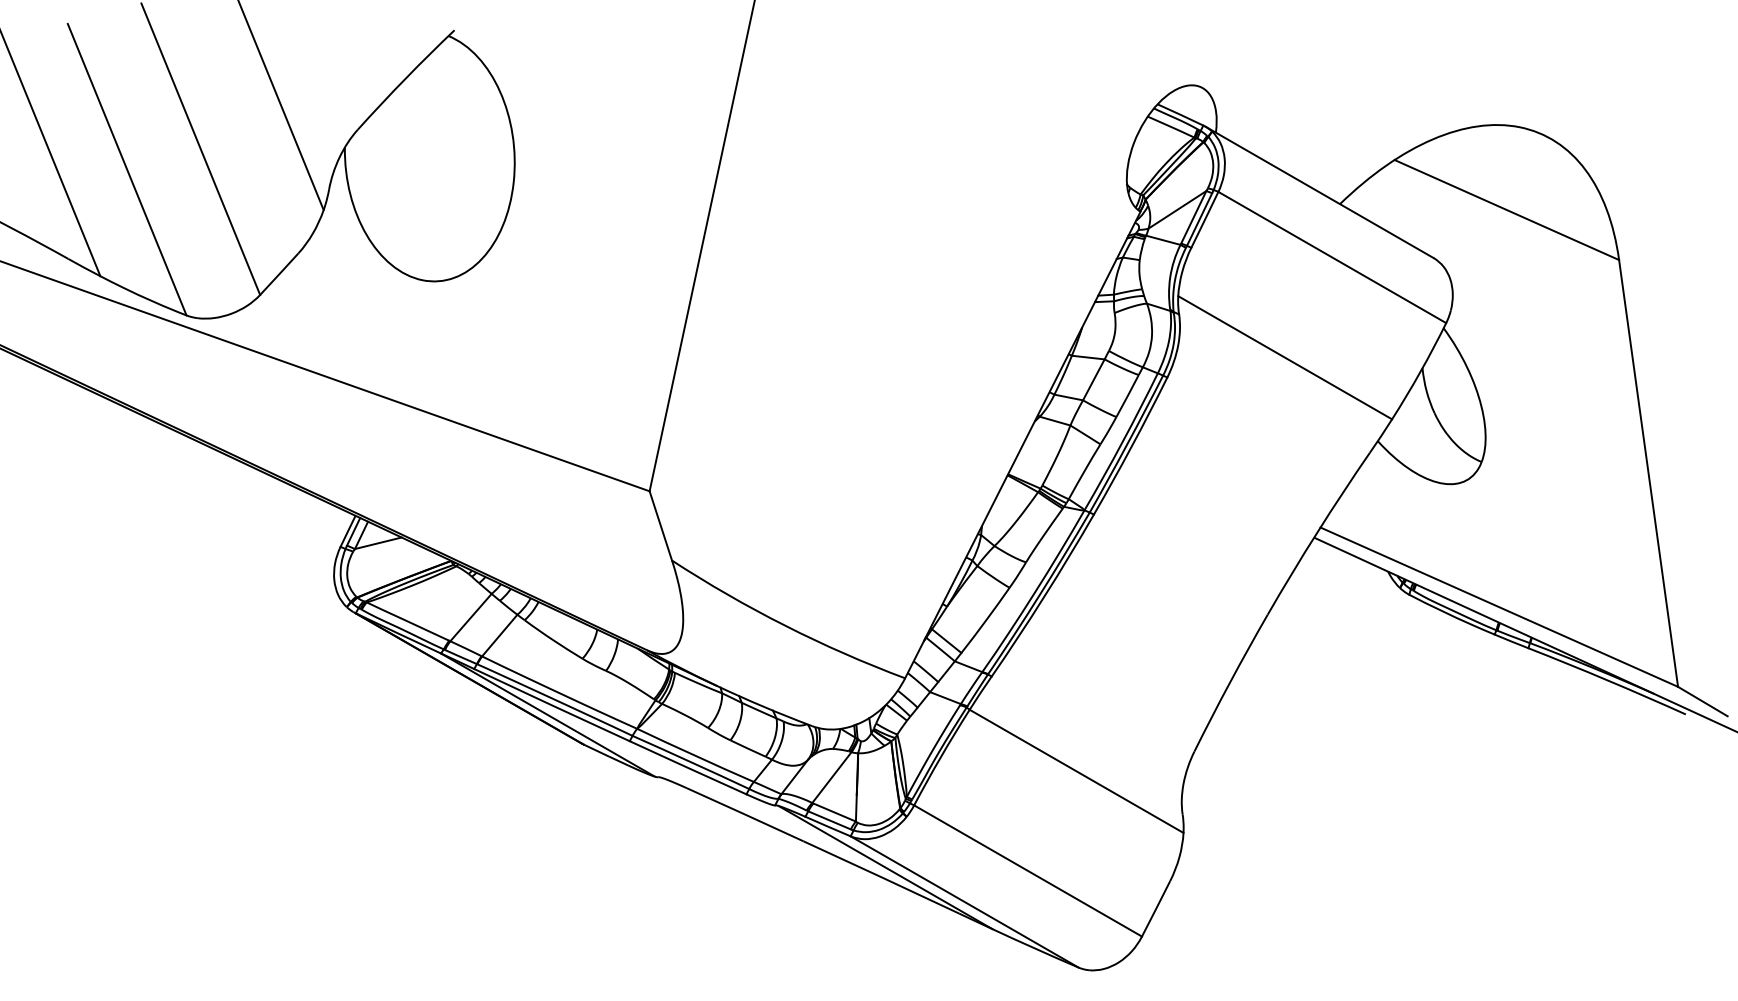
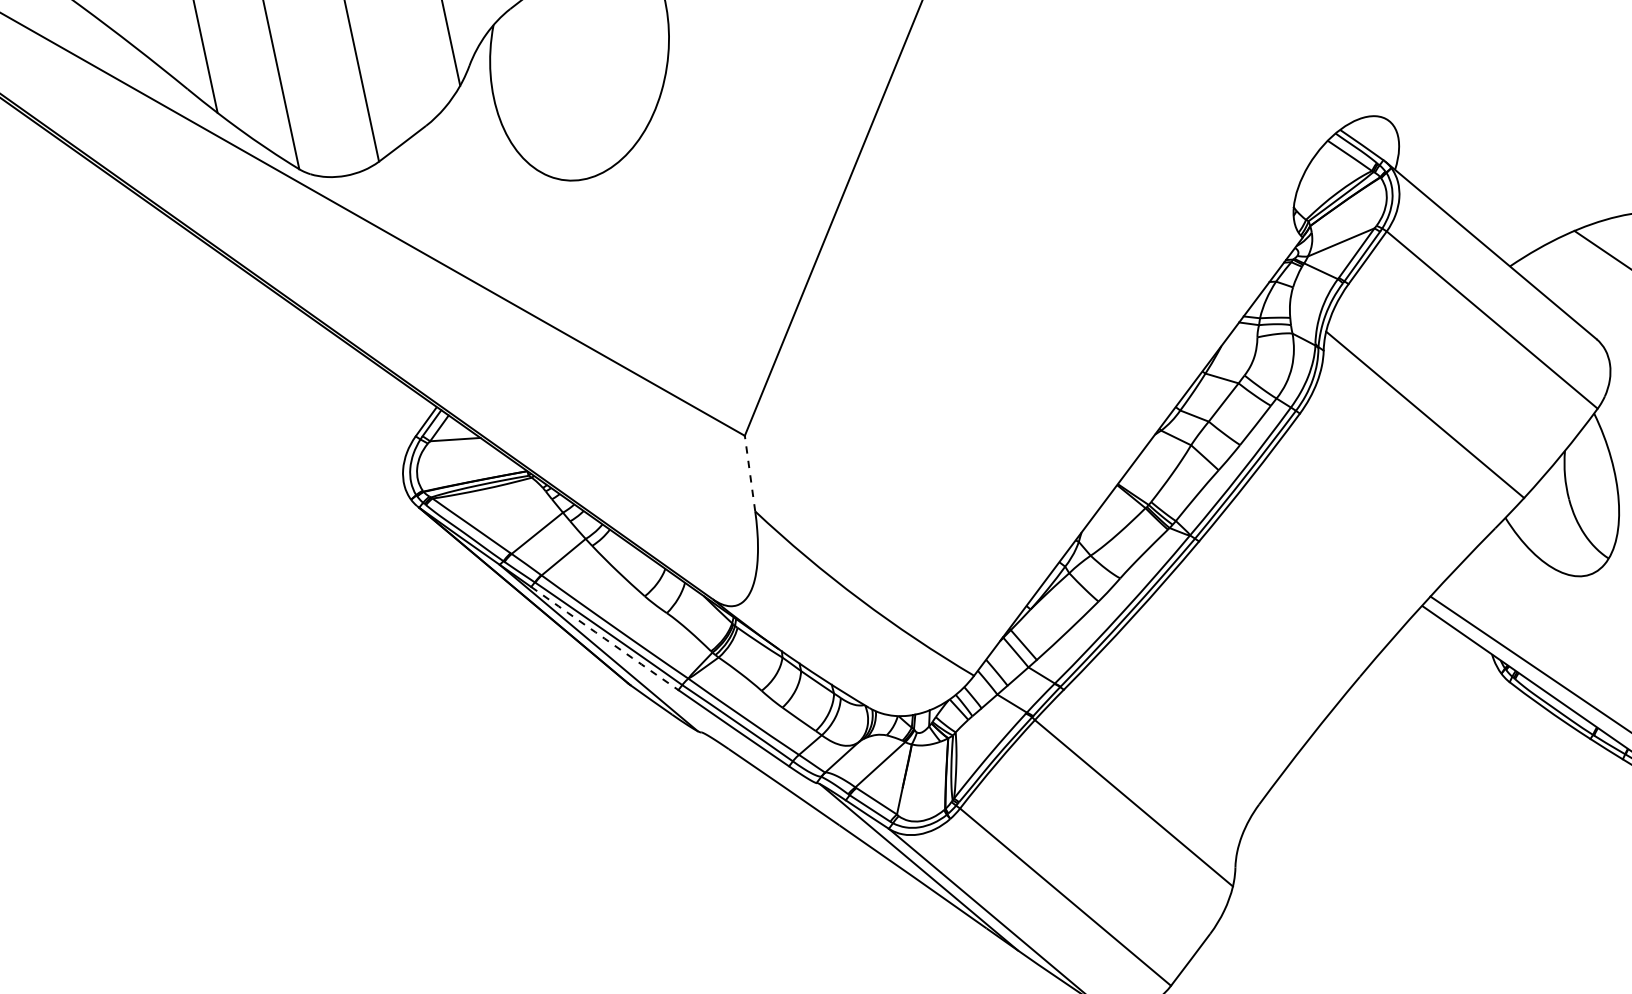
line: (660, 525) -> (749, 473), solid -> dashed
arc: (551, 705) -> (604, 638), solid -> dashed

